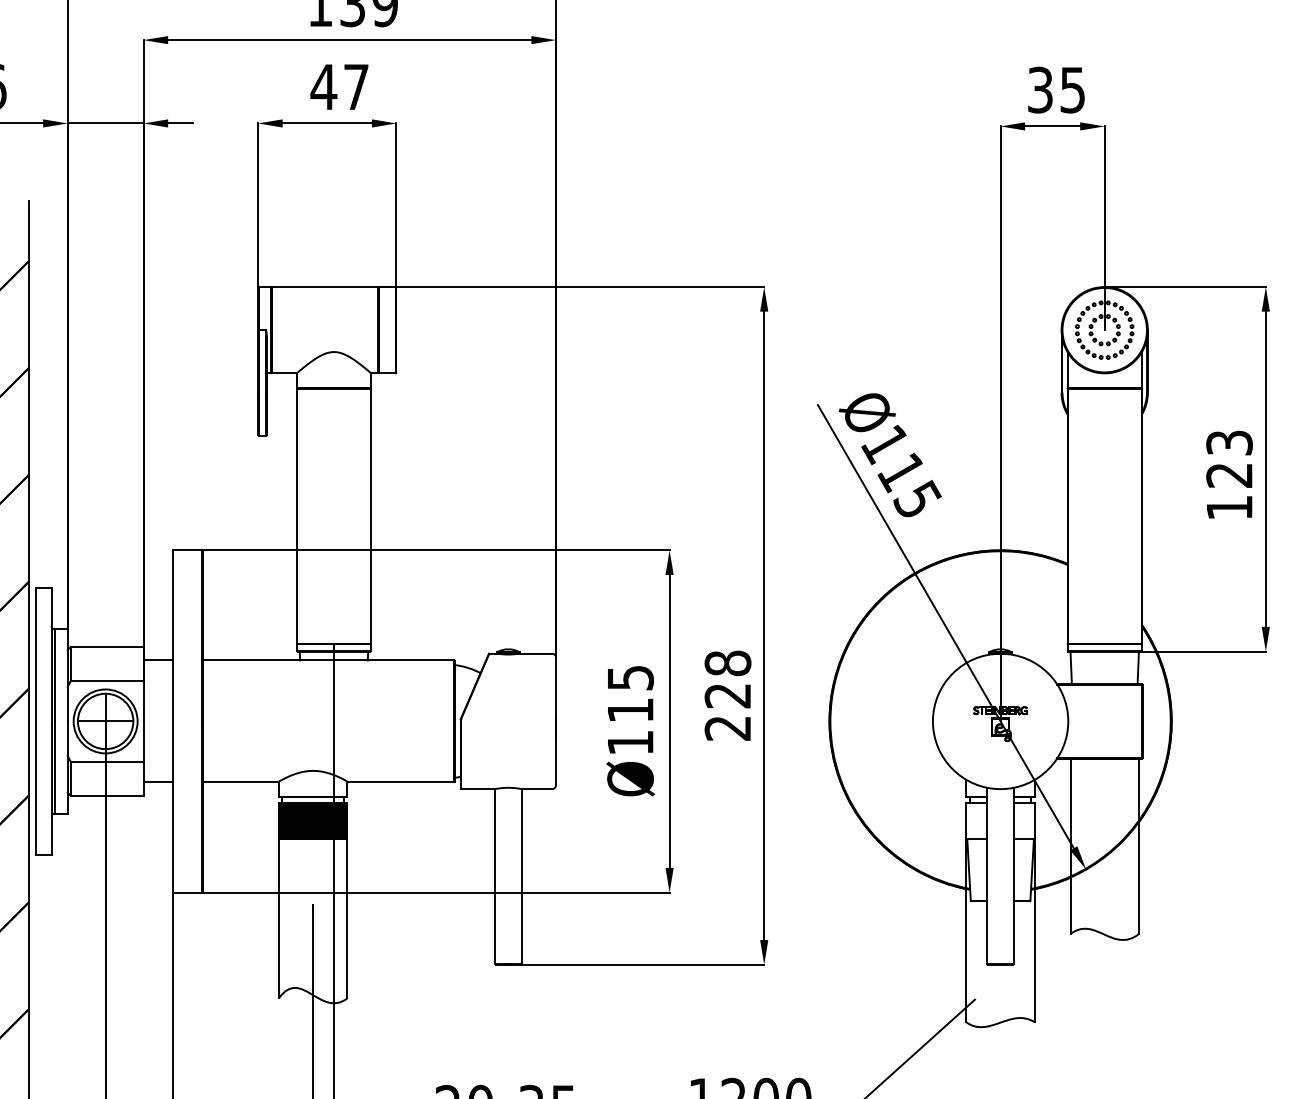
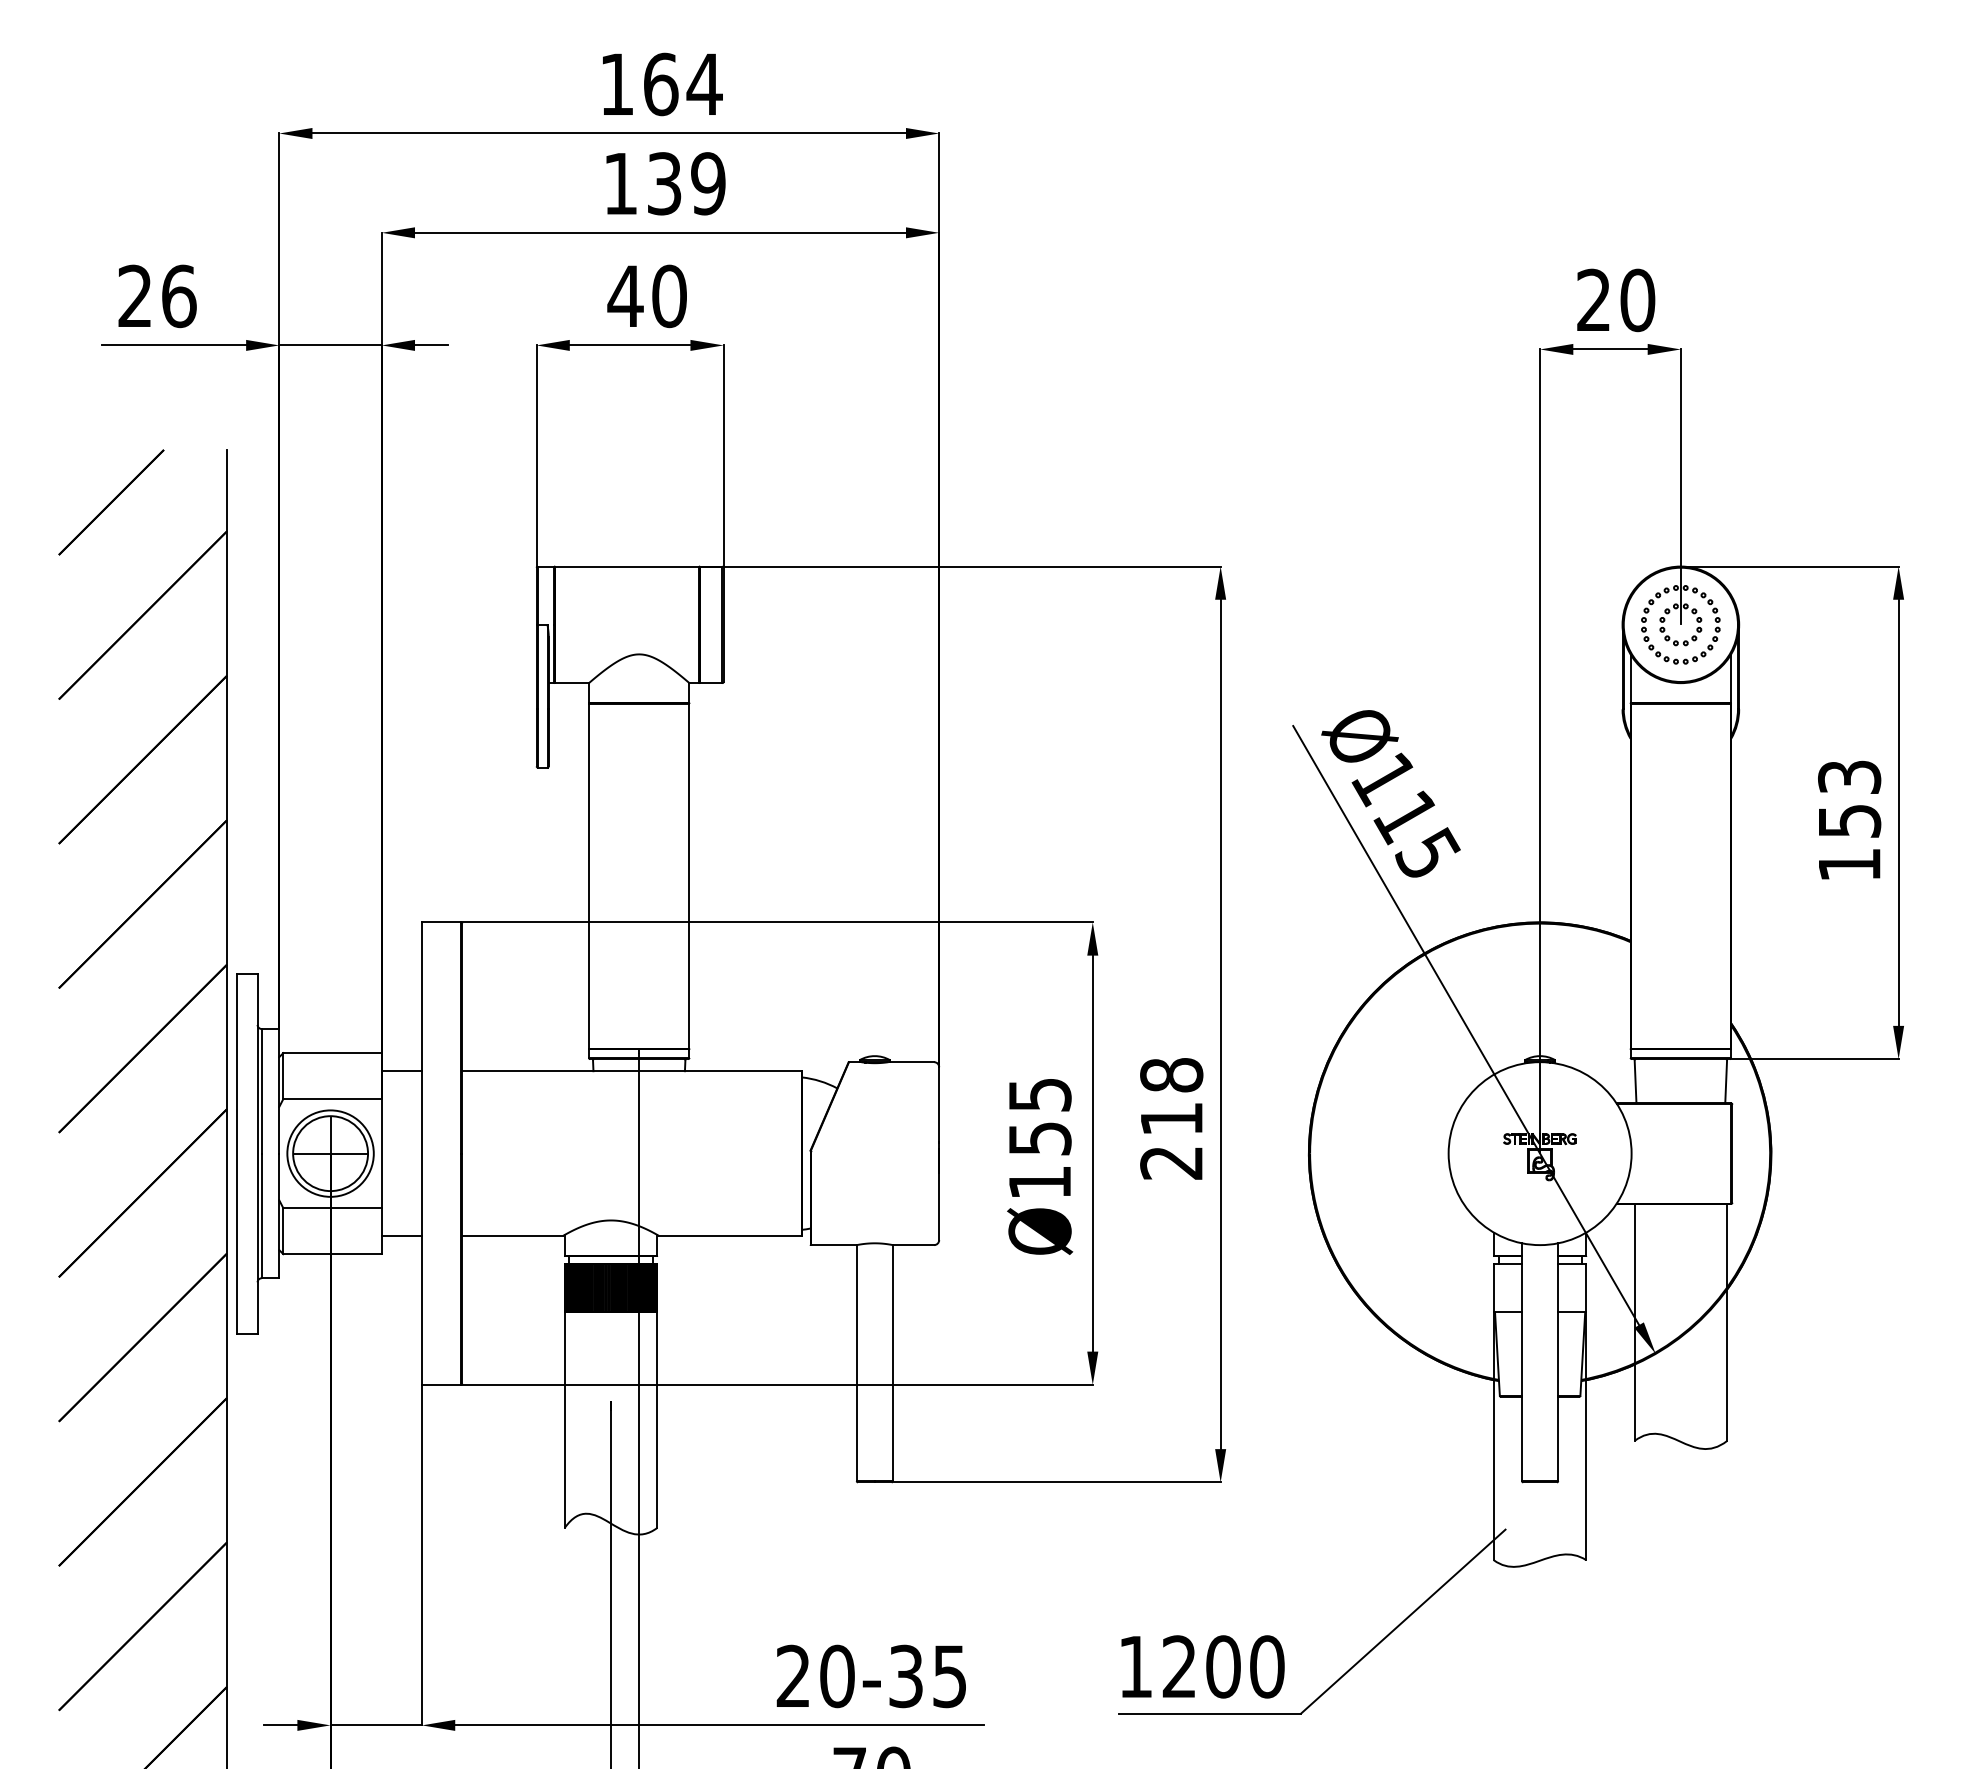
text: (356, 87) -> (669, 296), 47 -> 40
text: (1057, 90) -> (1616, 300), 35 -> 20
text: (1229, 475) -> (1849, 821), 123 -> 153
text: (727, 696) -> (1171, 1119), 228 -> 218
text: (630, 710) -> (1040, 1138), Ø115 -> Ø155

